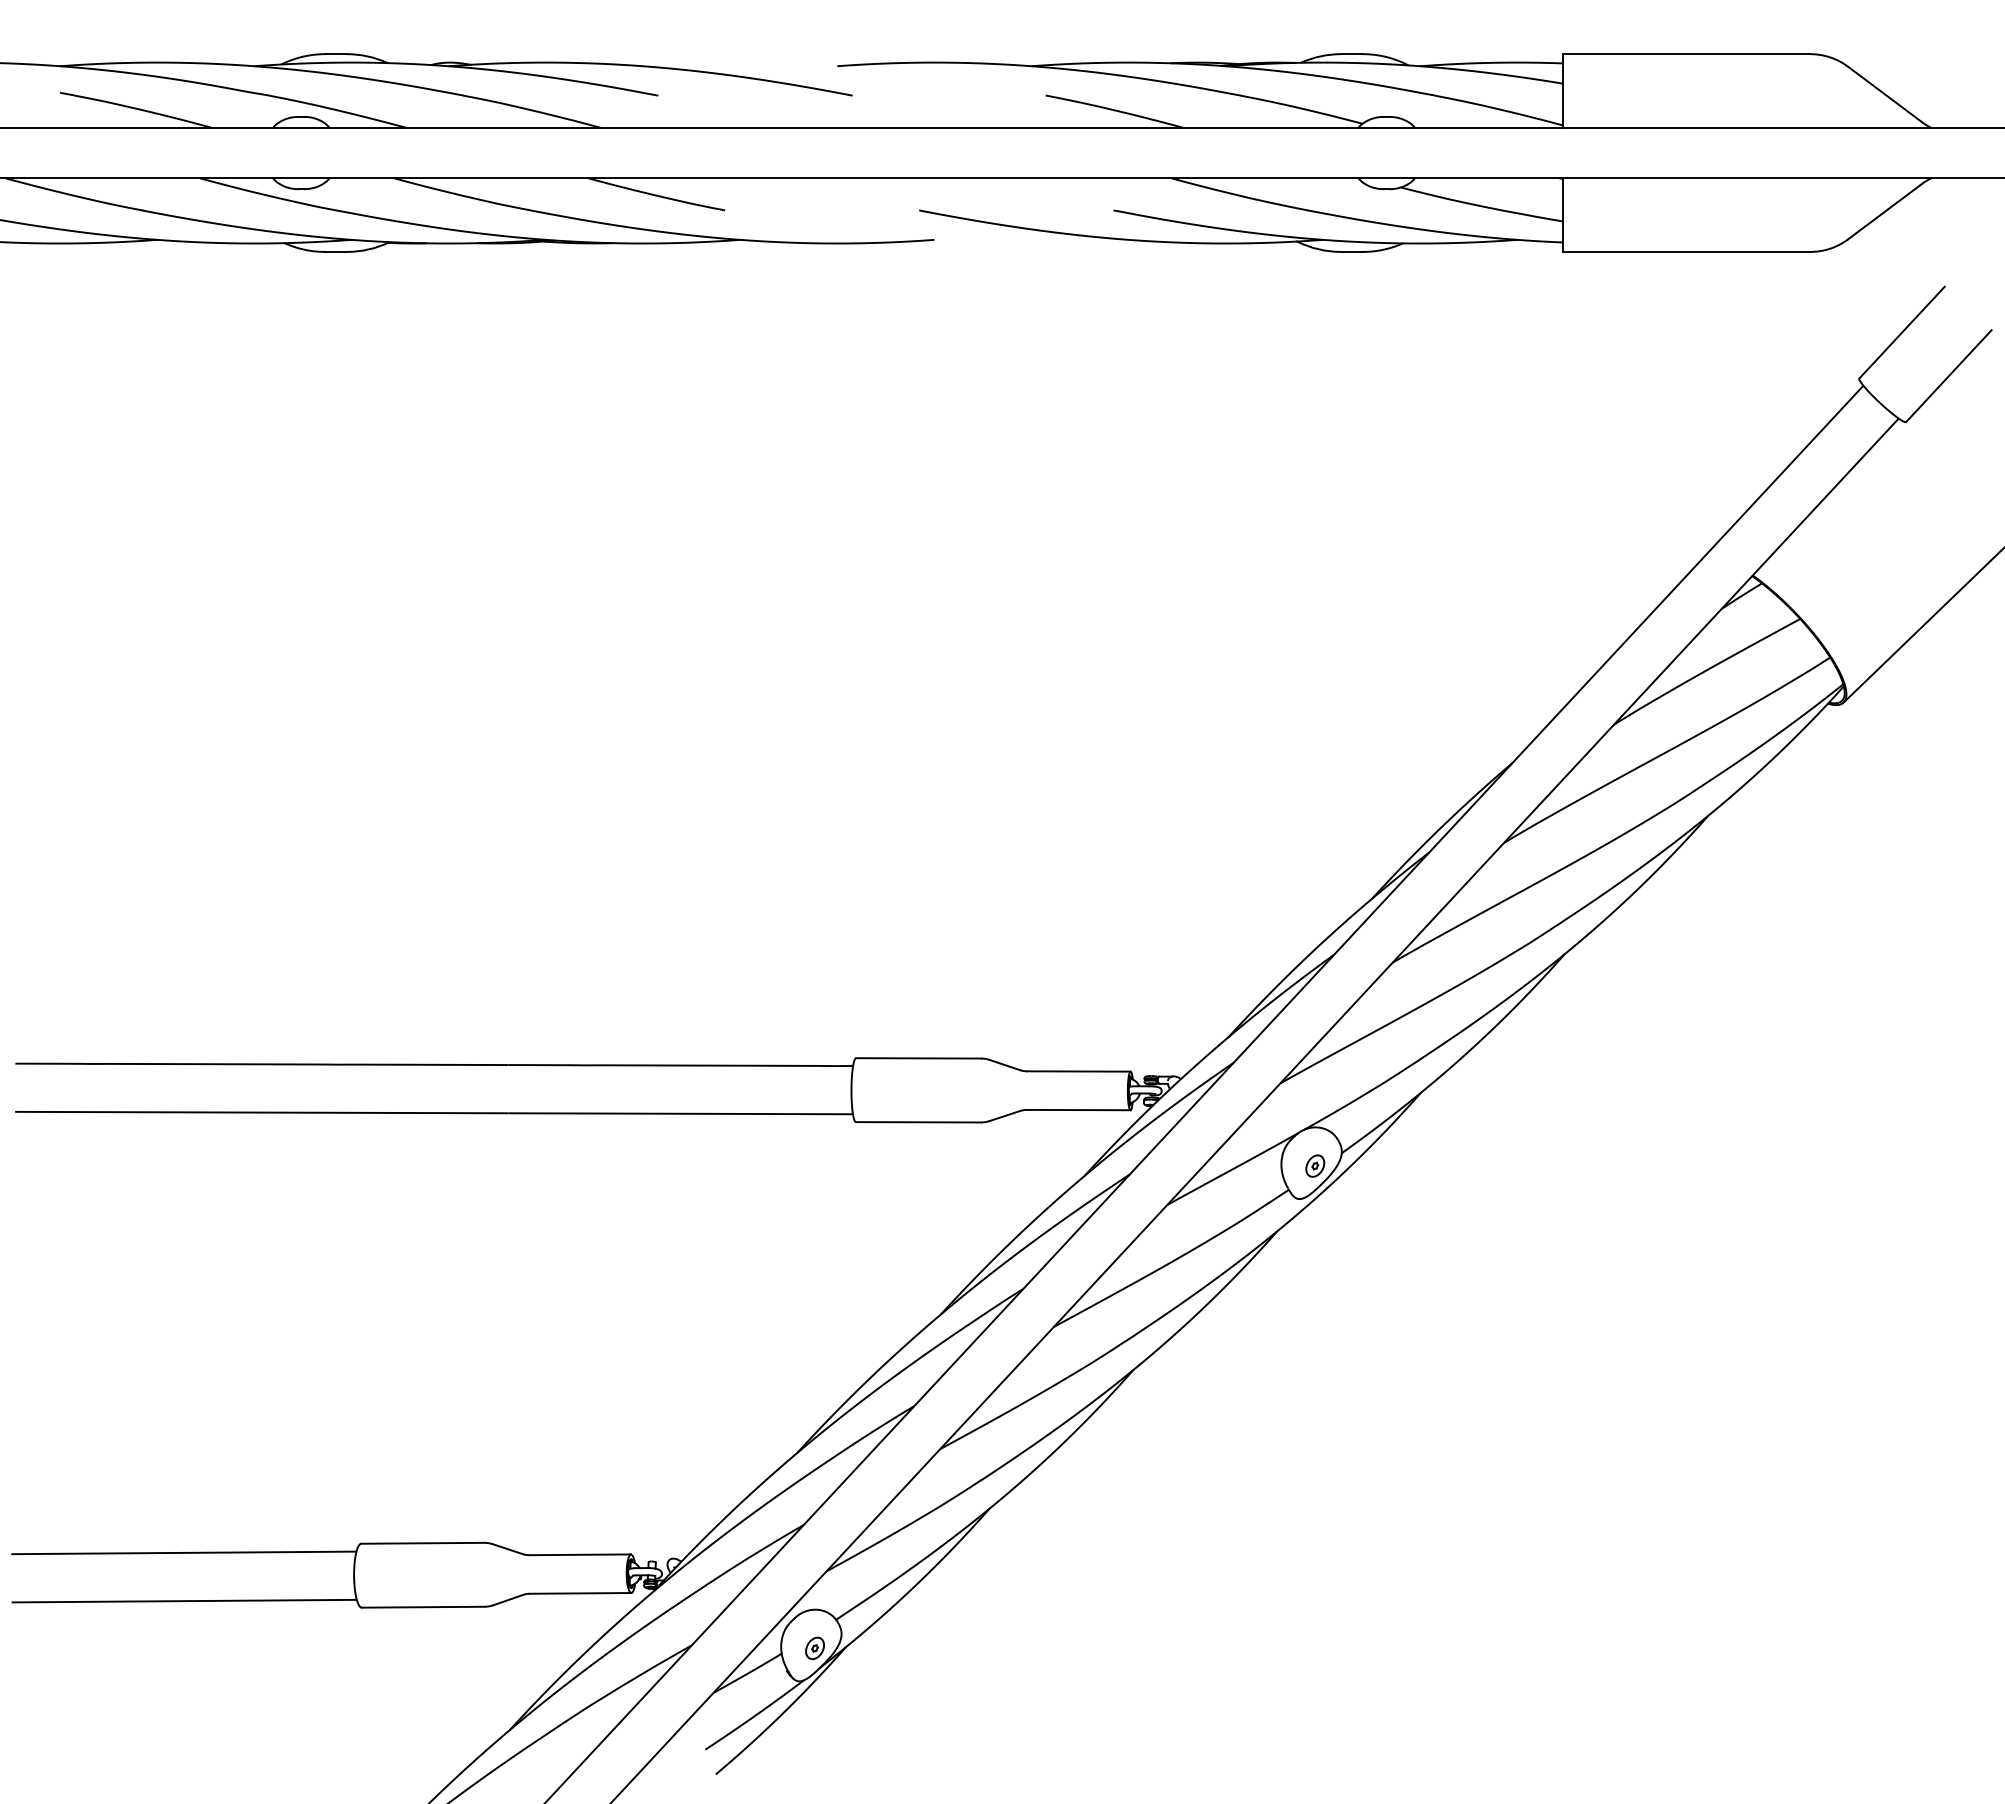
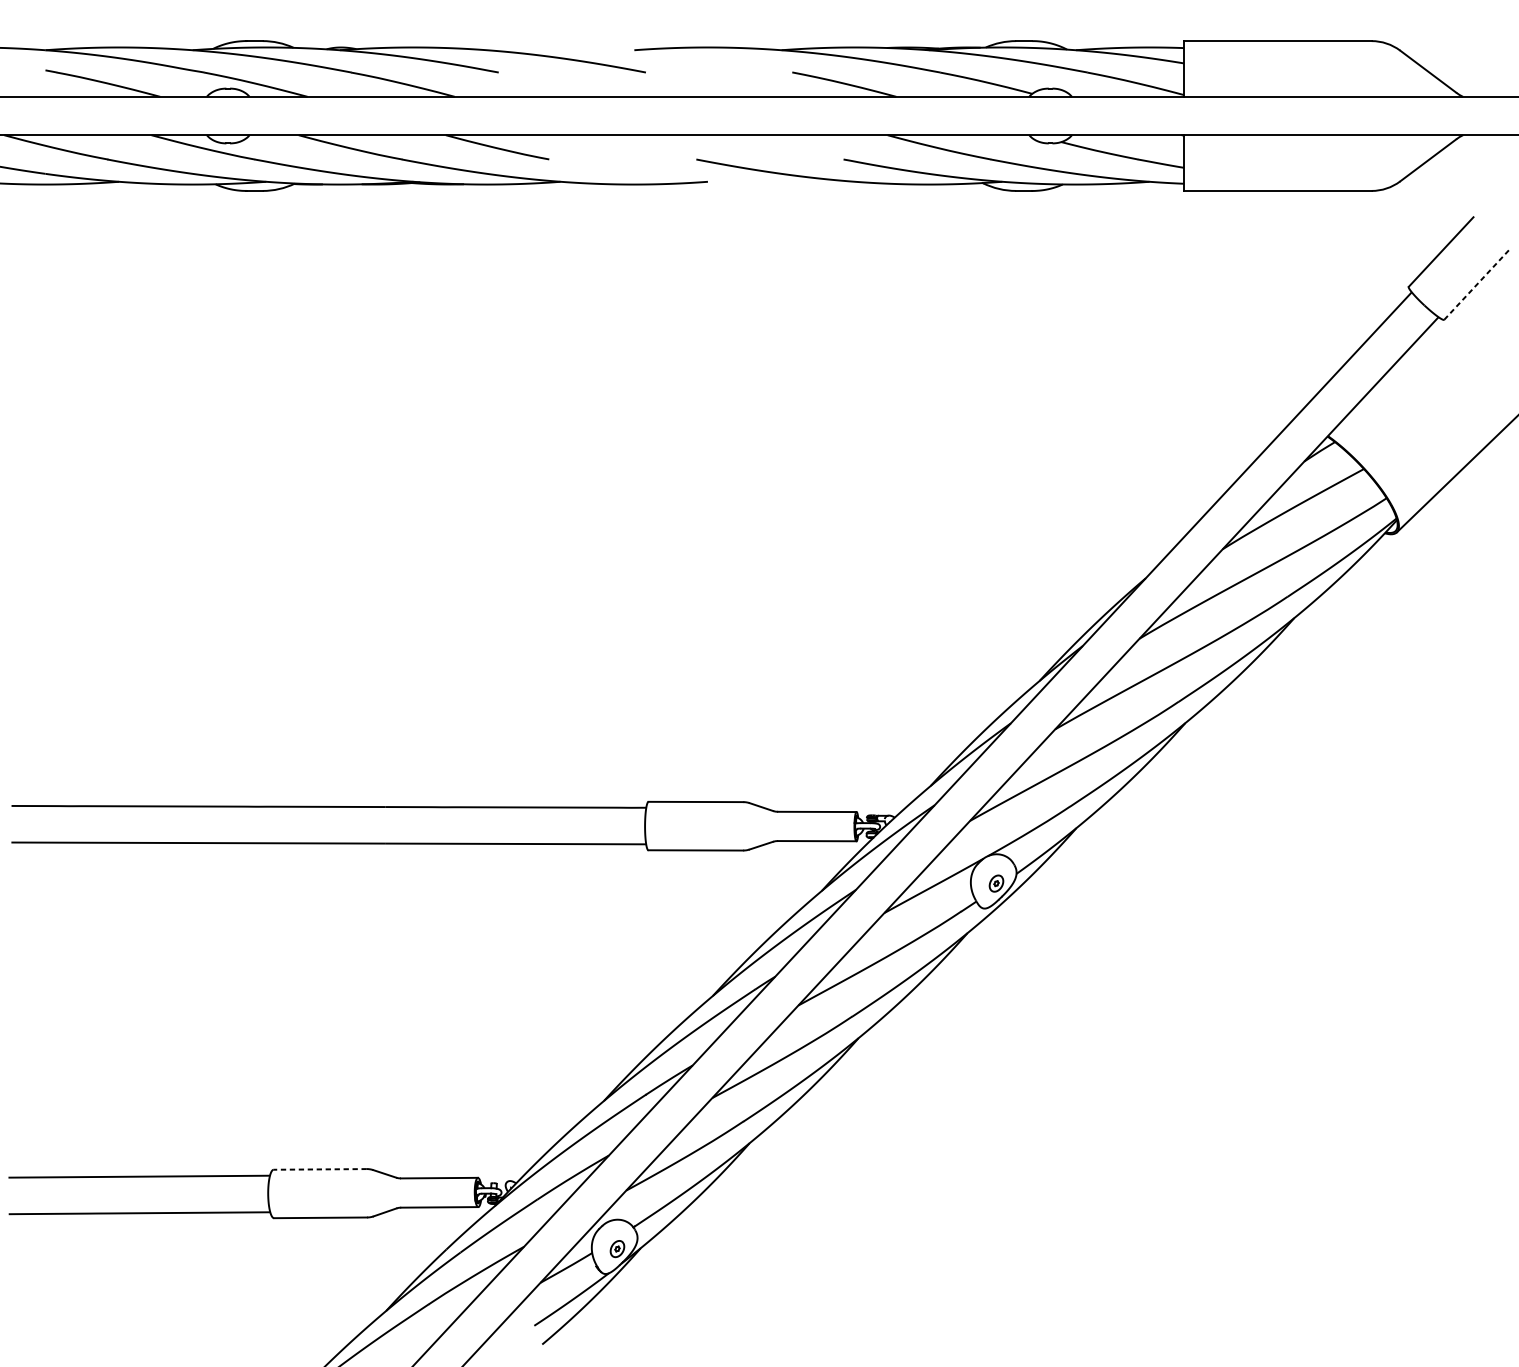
line: (1948, 376) -> (1476, 285), solid -> dashed
line: (422, 1543) -> (320, 1169), solid -> dashed

